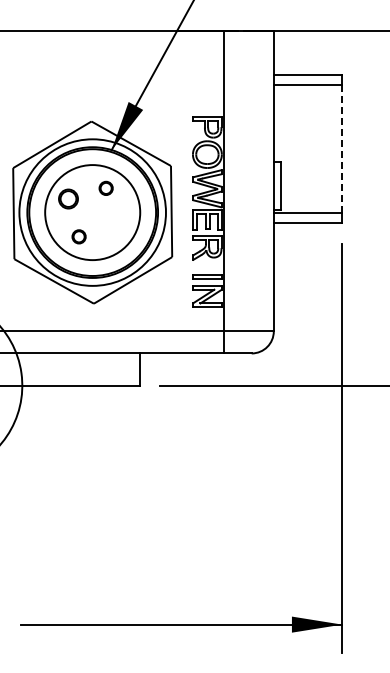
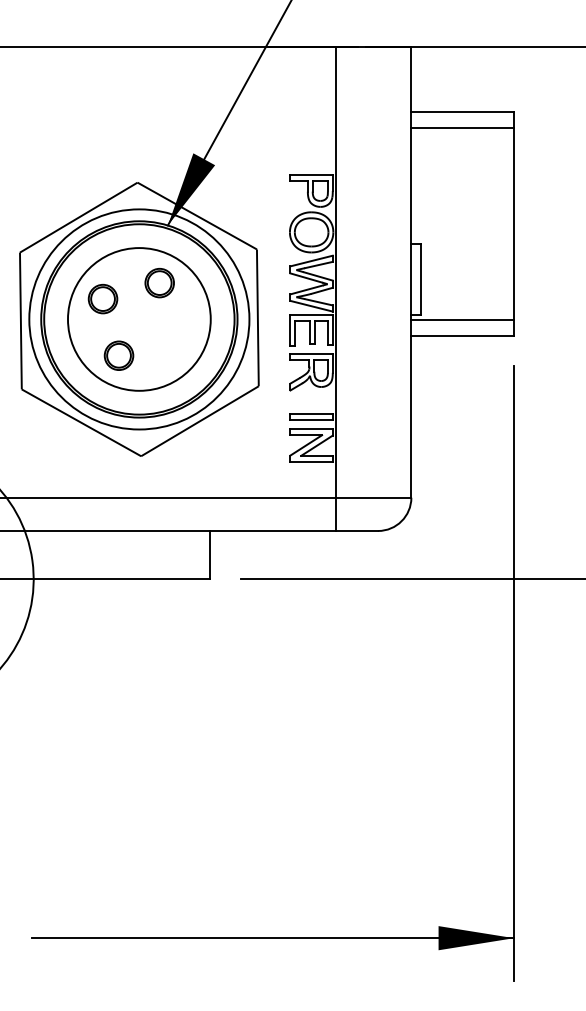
line: (342, 149) -> (514, 224), dashed -> solid
part: (105, 188) -> (158, 283), size x1.43
part: (78, 236) -> (118, 355), size x1.43

